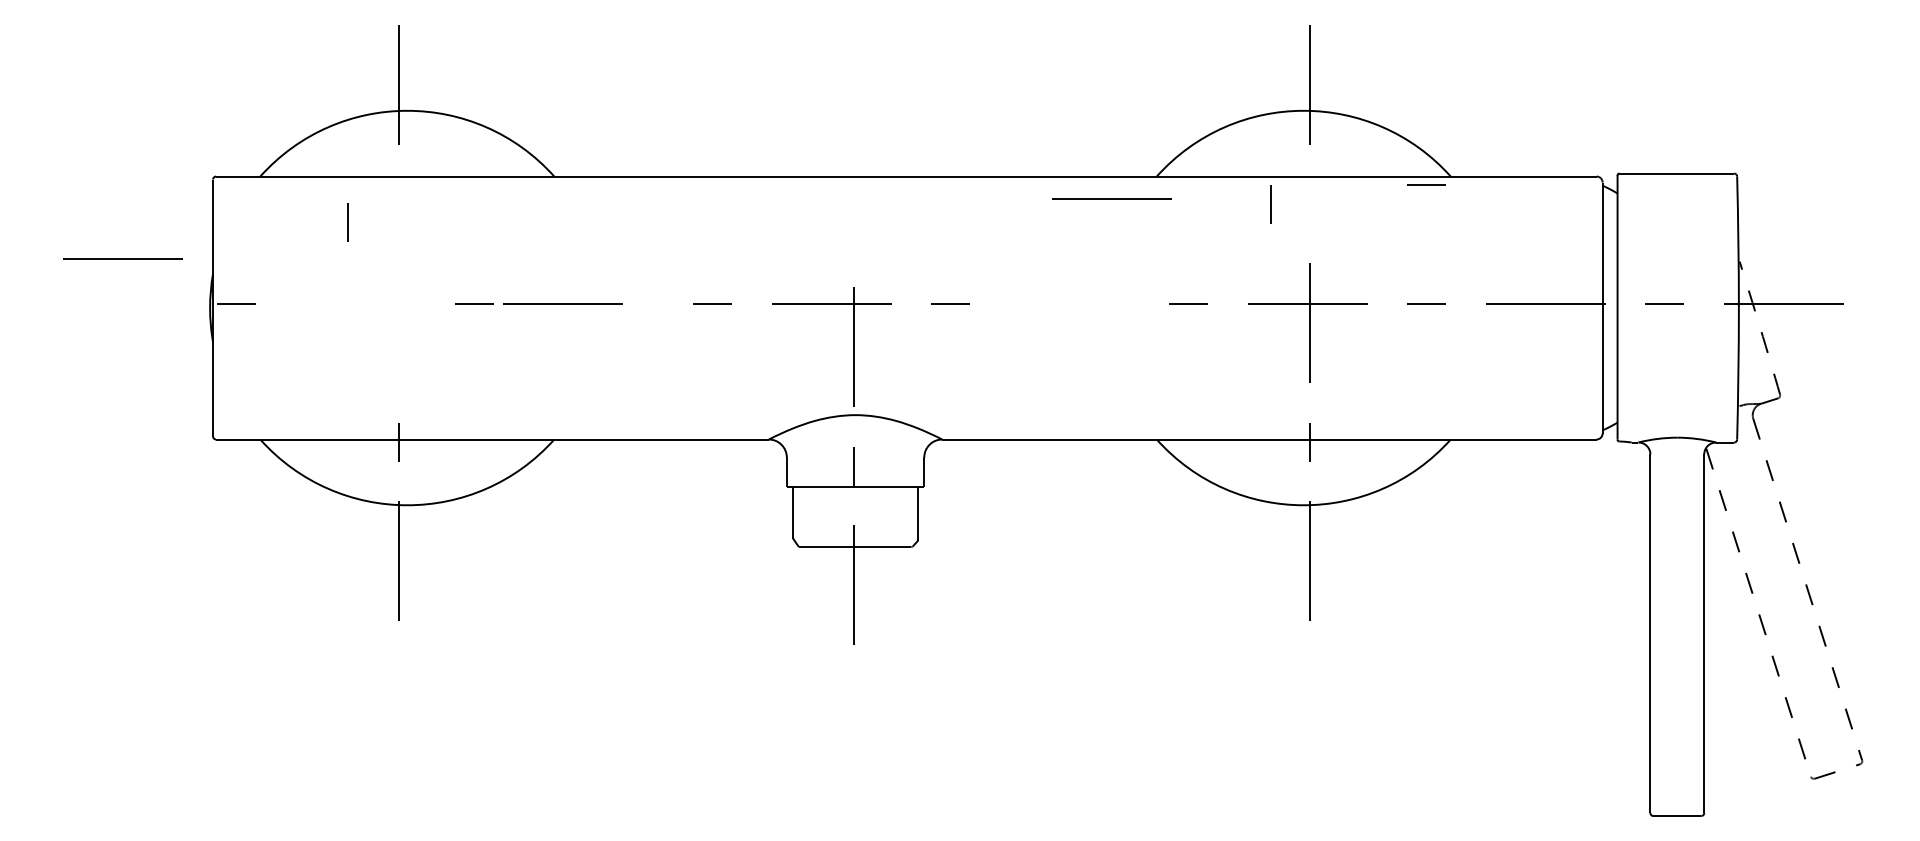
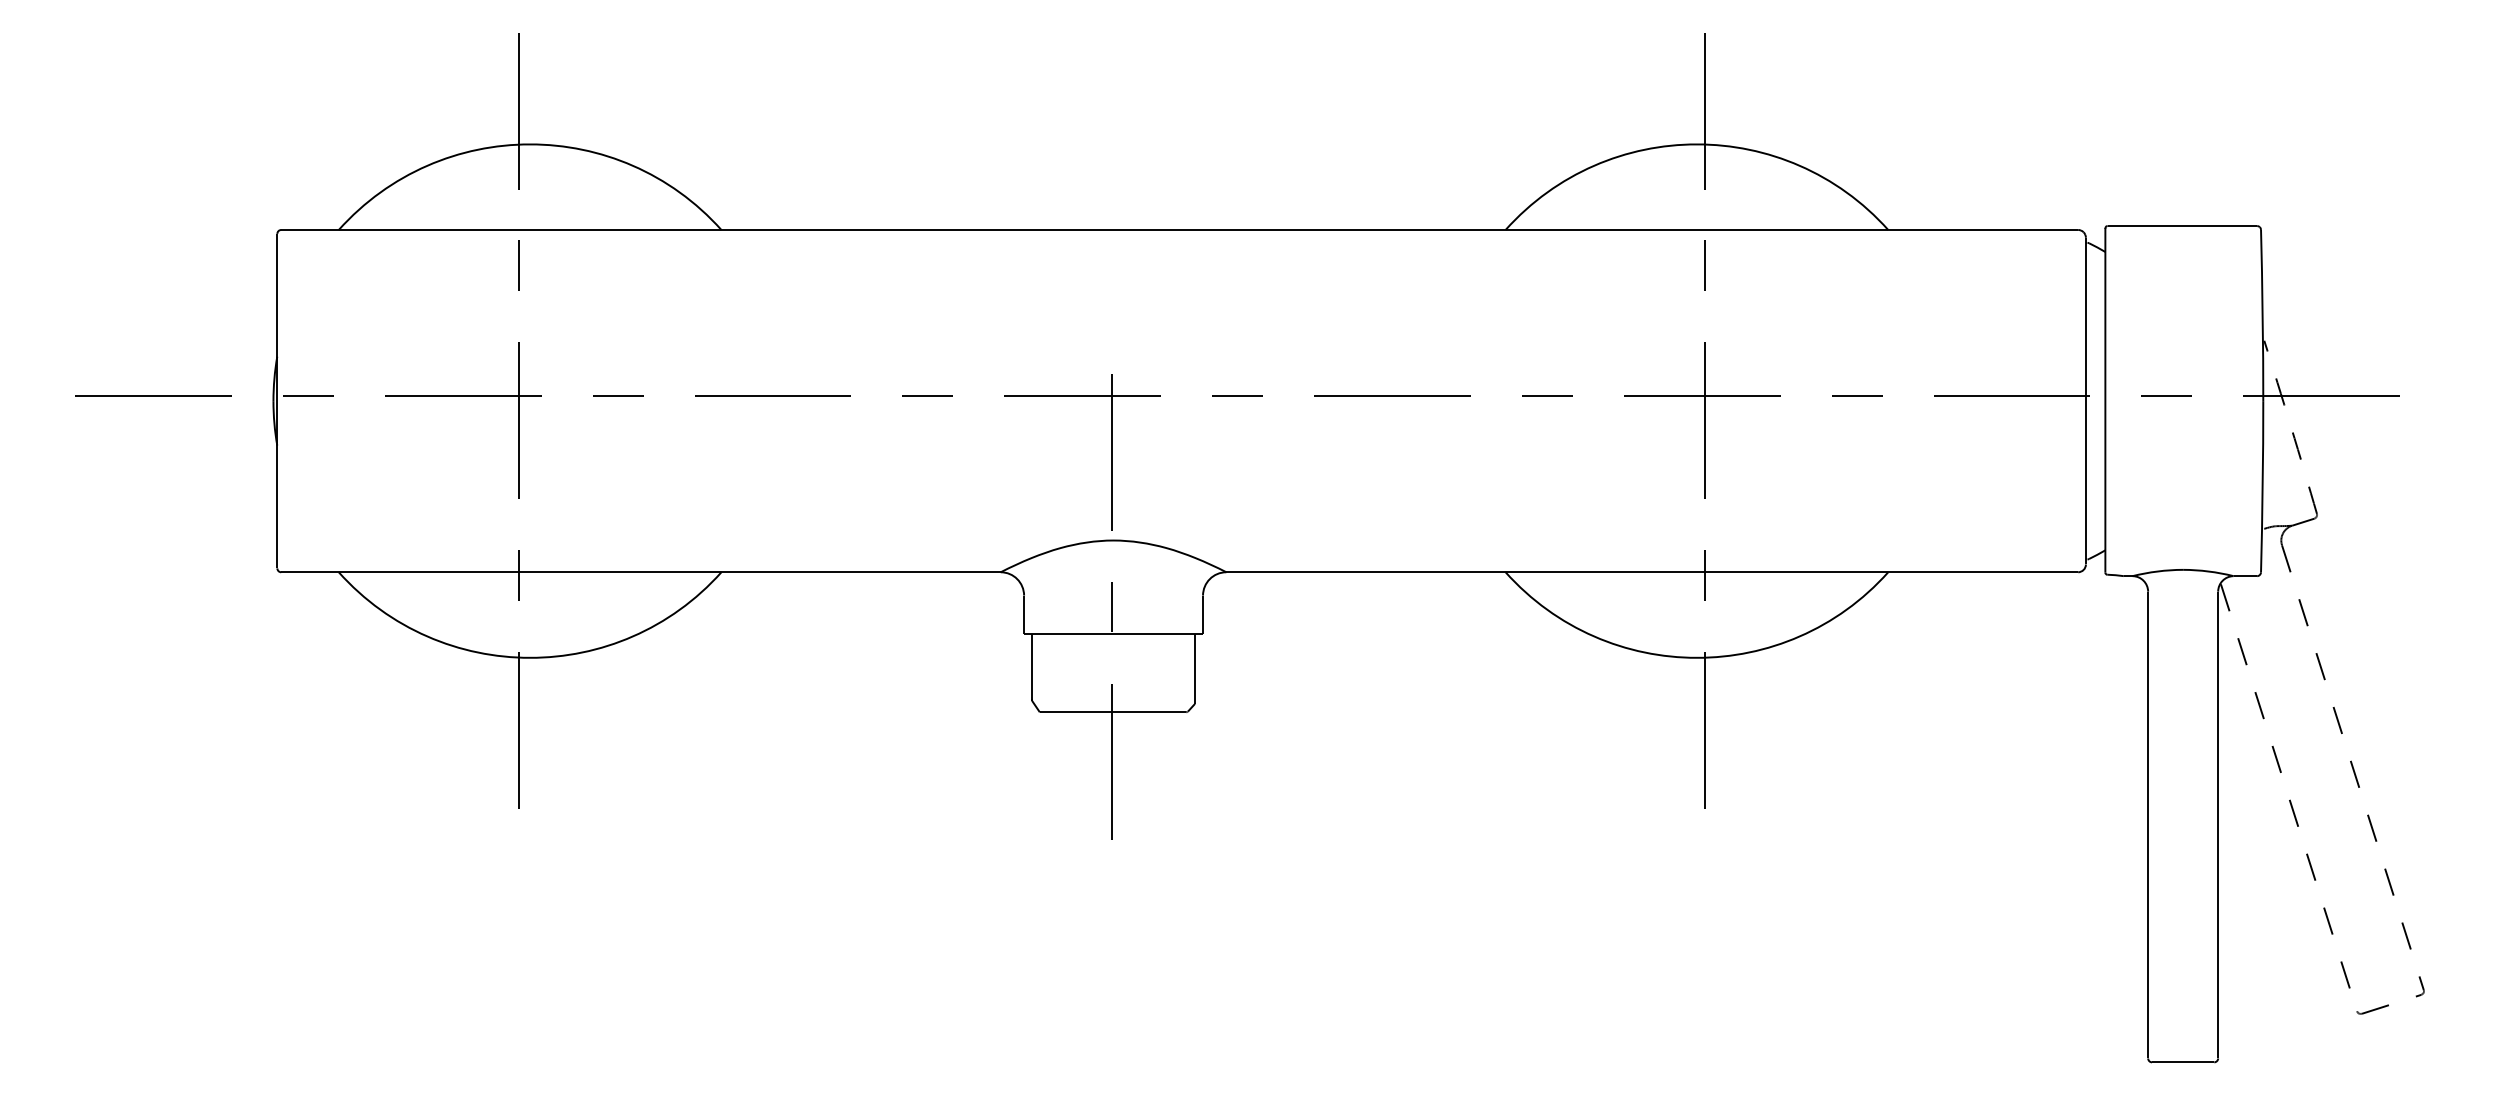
line: (1427, 184) -> (1857, 240), removed
line: (1112, 199) -> (1392, 395), moved
line: (1271, 203) -> (1704, 265), moved
line: (347, 222) -> (518, 265), moved
line: (123, 259) -> (153, 395), moved
line: (562, 303) -> (772, 395), moved
part: (356, 304) -> (463, 396), added

